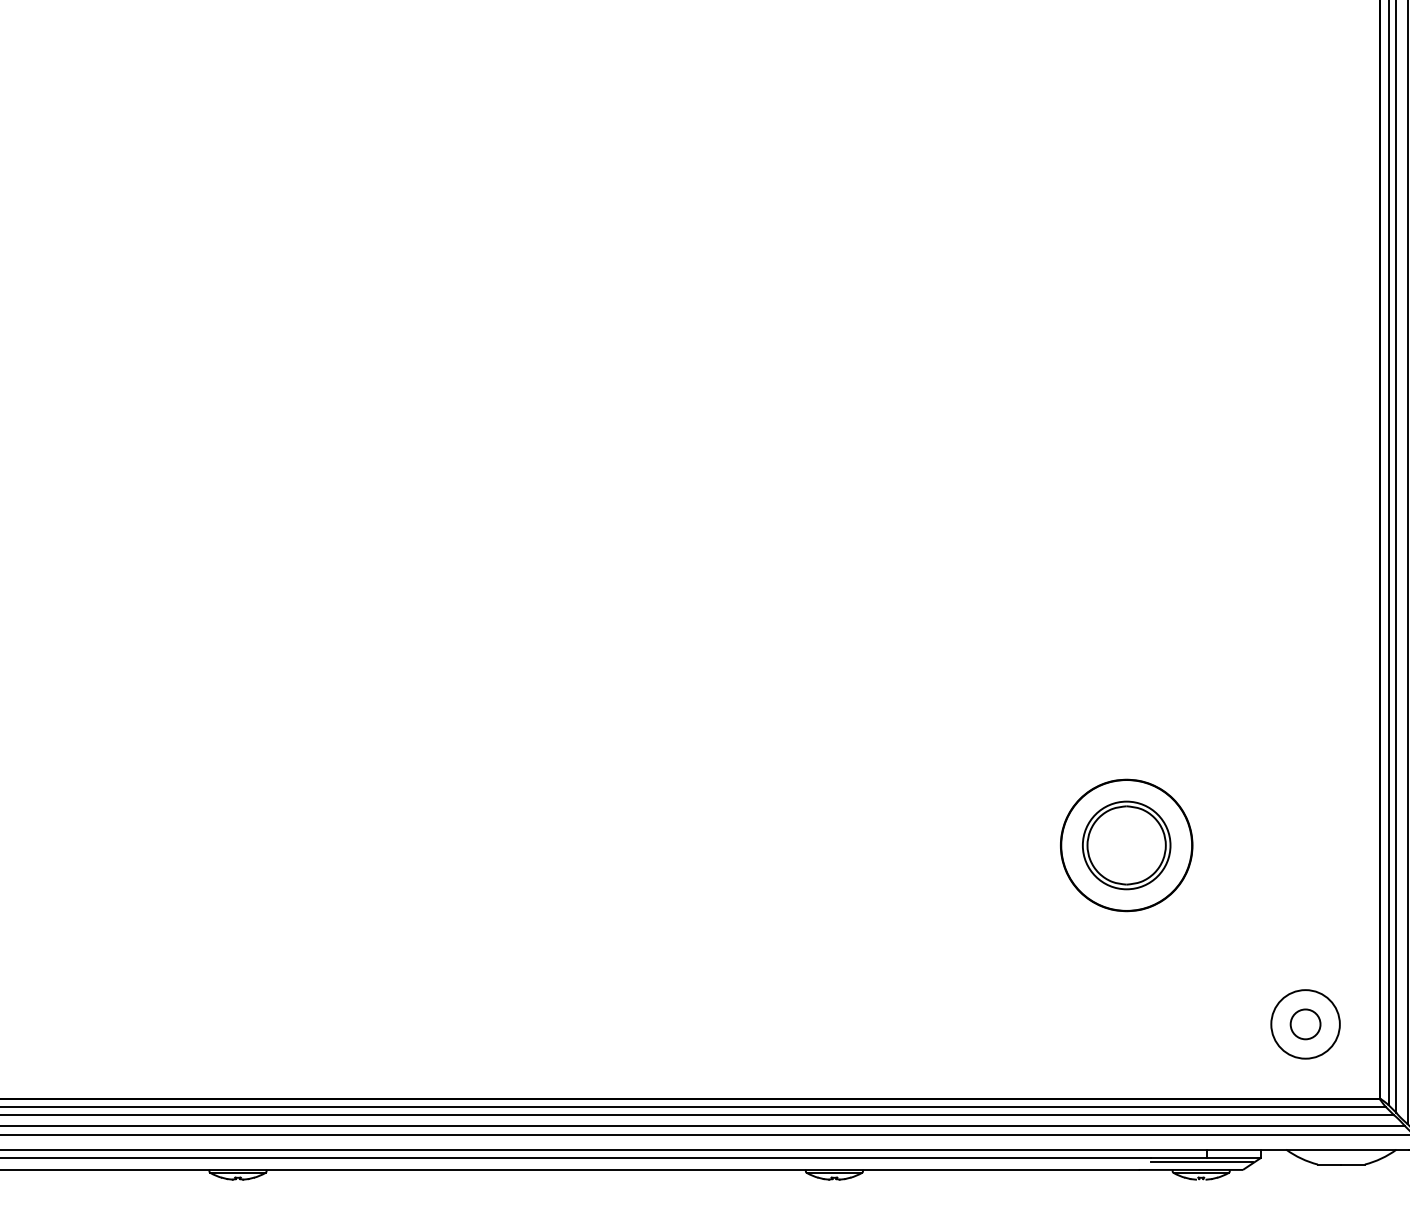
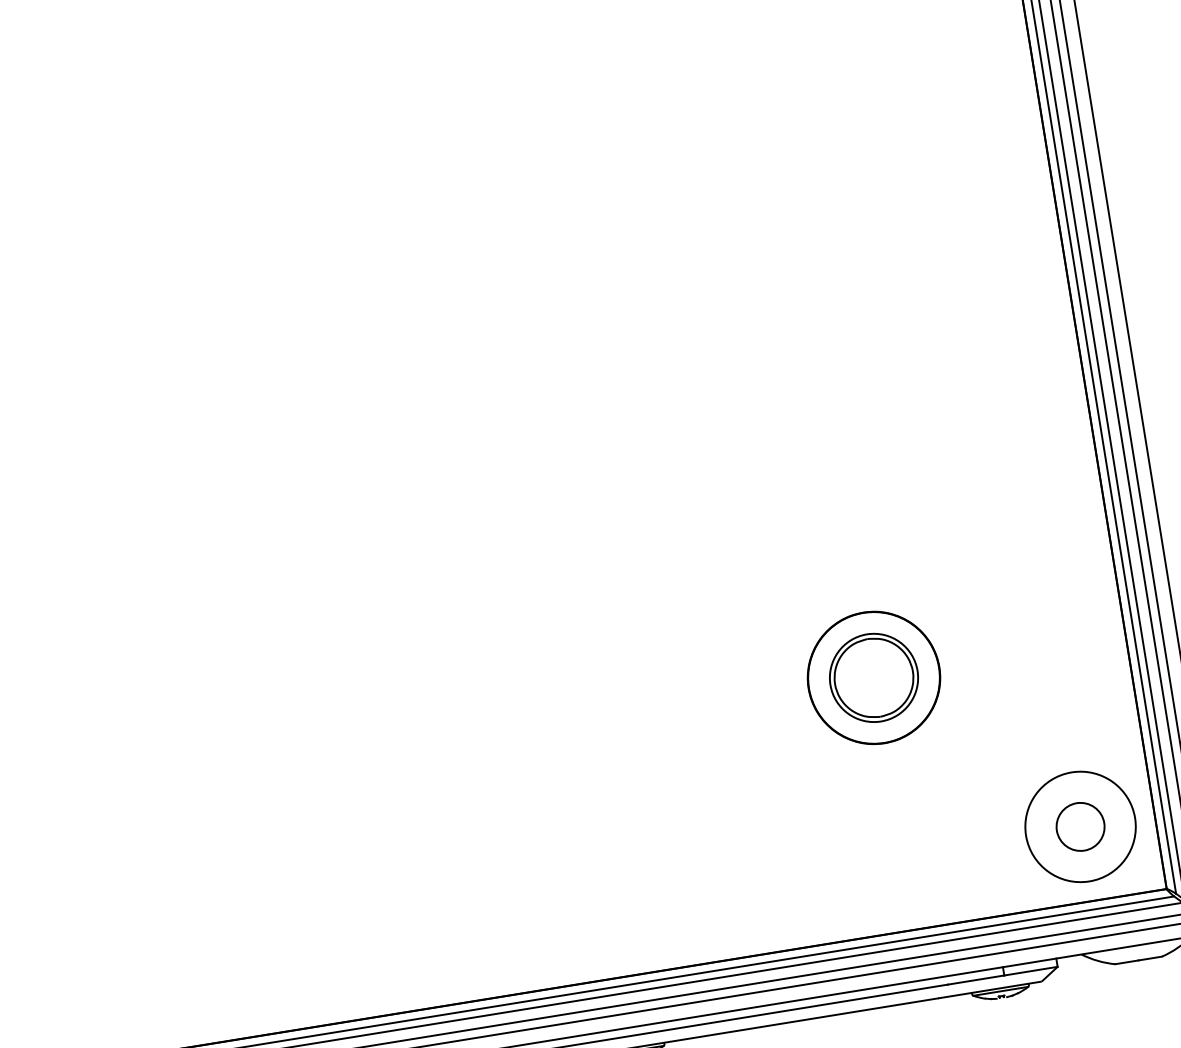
circle: (1305, 1024) -> (1080, 827), size x1.6
circle: (1305, 1024) -> (1080, 827), size x1.6
line: (1201, 1161) -> (999, 979), removed

